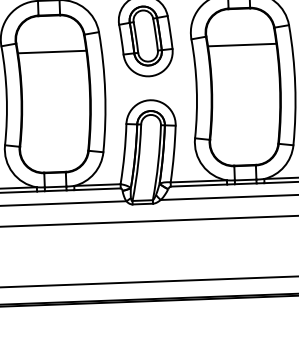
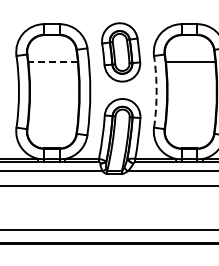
line: (52, 52) -> (53, 61), solid -> dashed
arc: (196, 88) -> (156, 91), solid -> dashed

